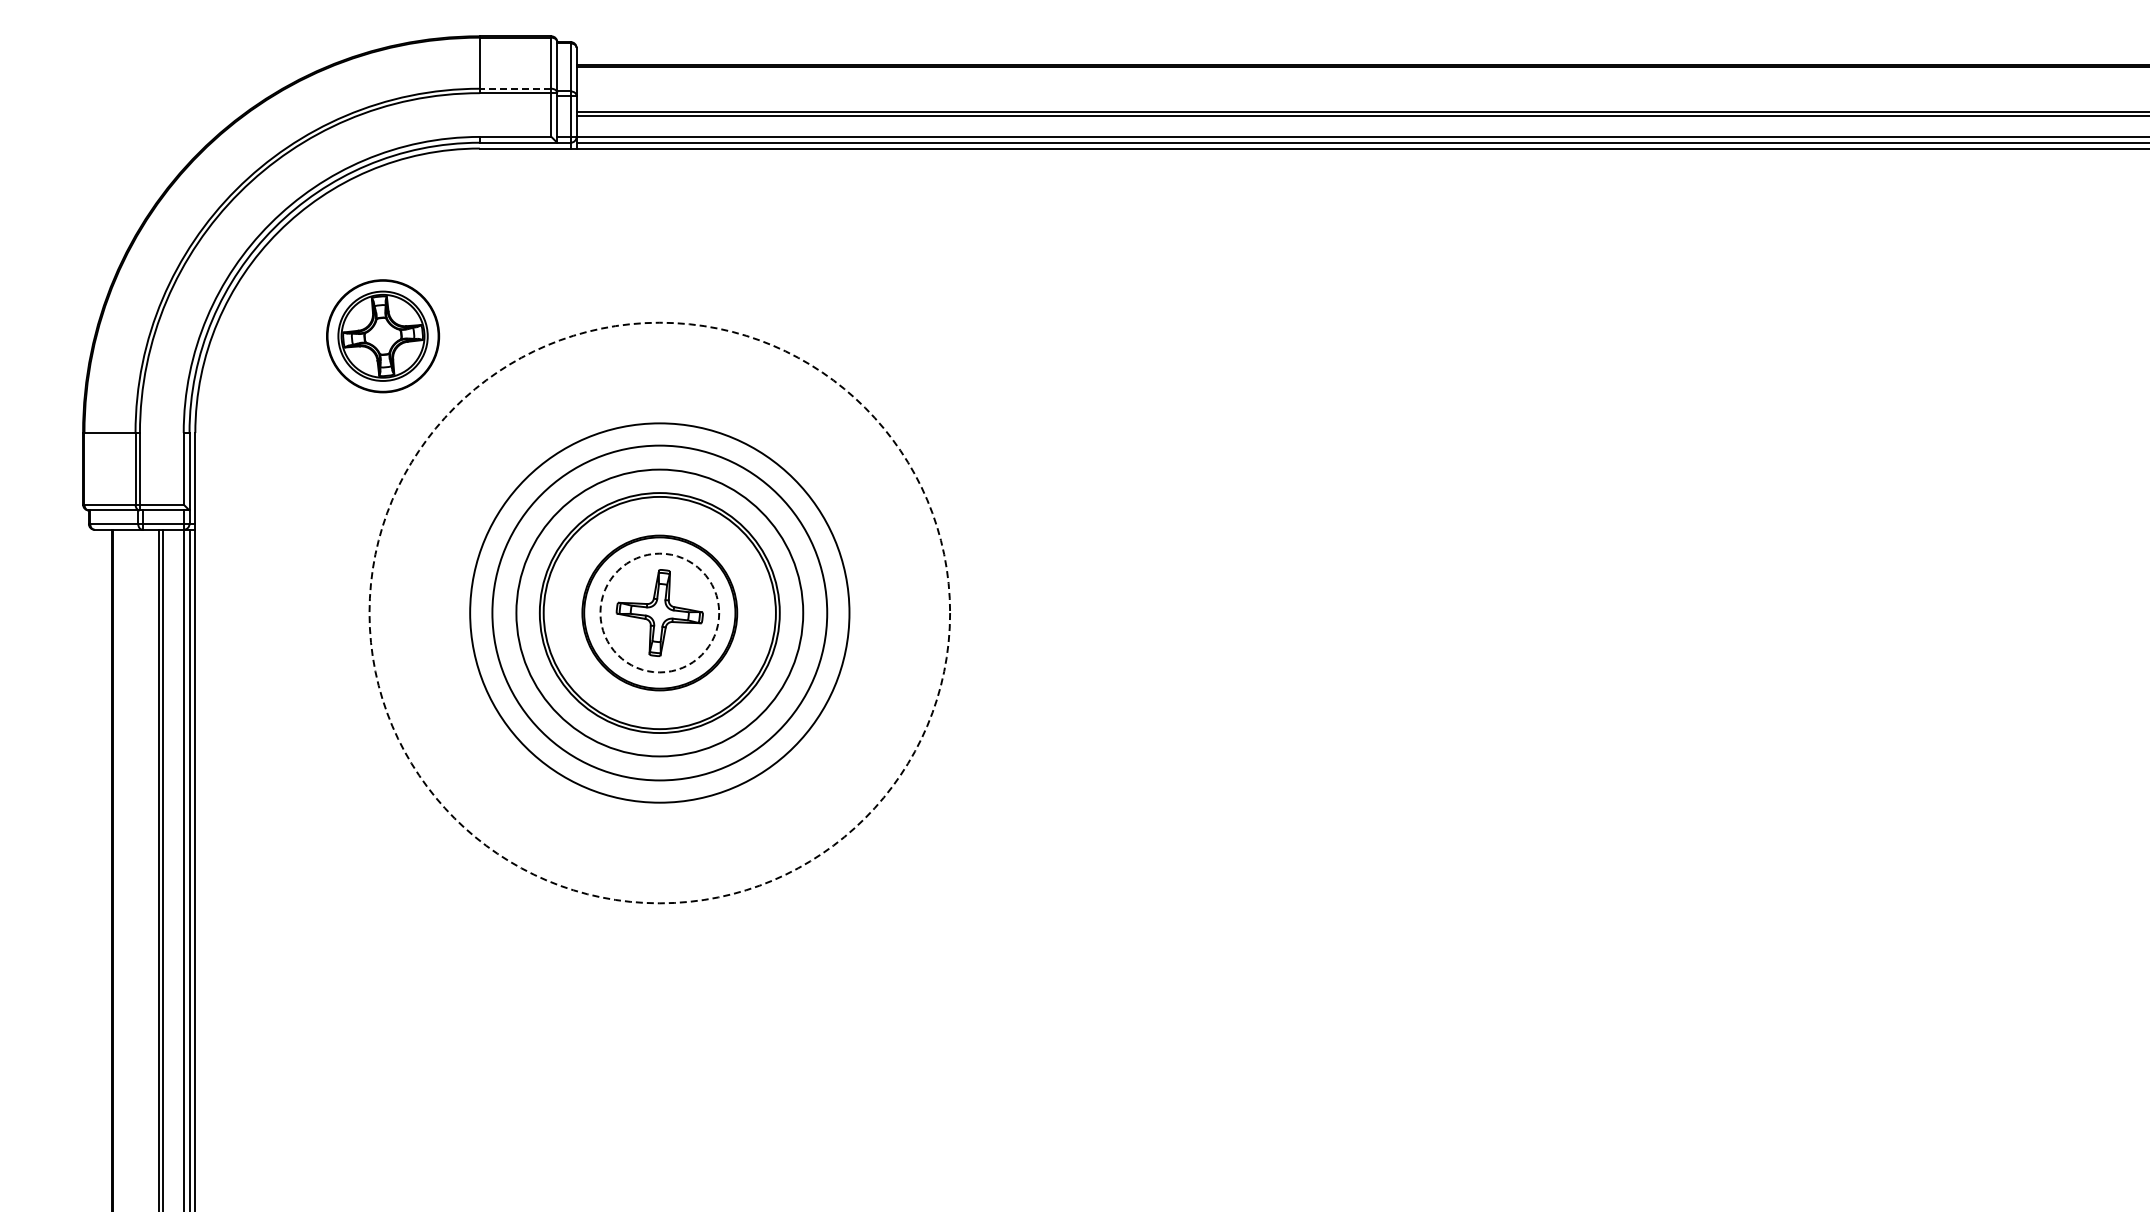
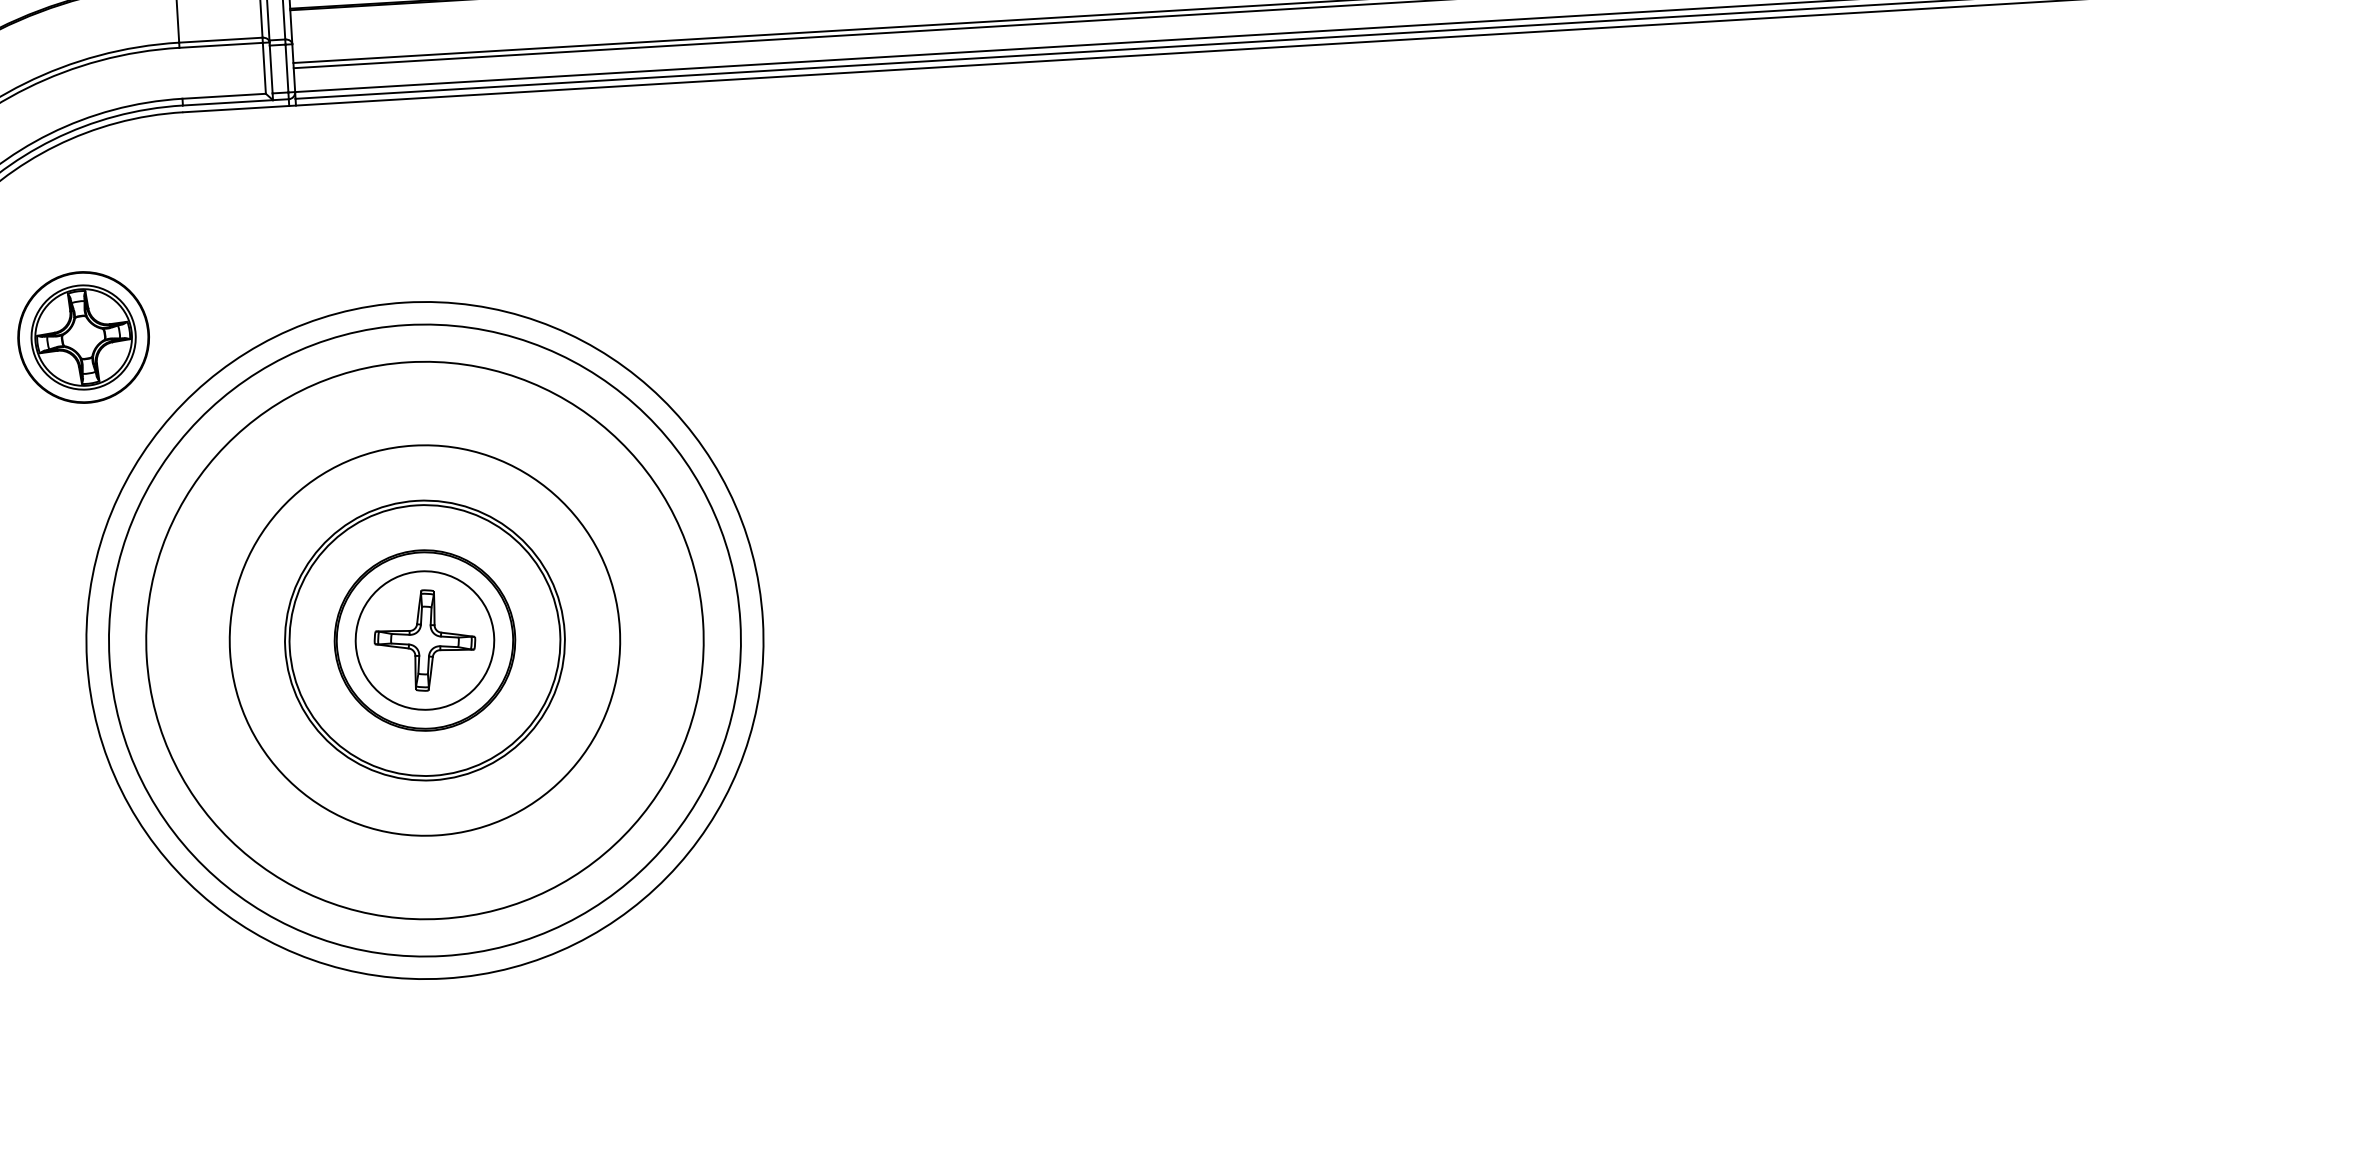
line: (515, 88) -> (220, 39), dashed -> solid
circle: (659, 612) -> (424, 639), dashed -> solid
circle: (659, 612) -> (424, 639), dashed -> solid
circle: (659, 612) -> (424, 639), size x1.43
circle: (659, 613) -> (424, 641), size x1.67

